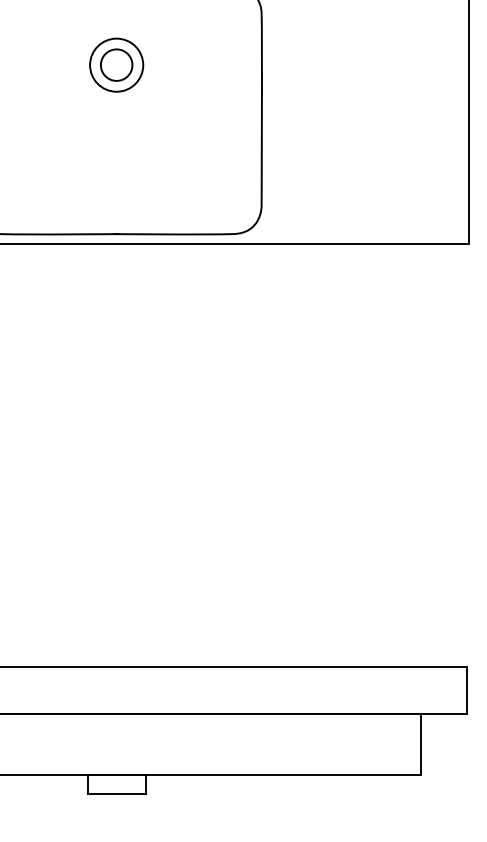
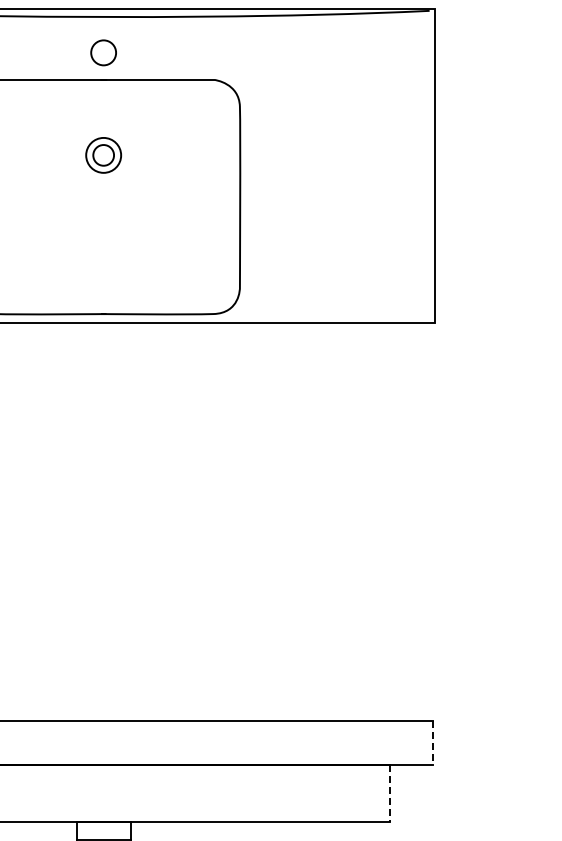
part: (116, 65) -> (103, 155), size x0.7
line: (466, 691) -> (432, 743), solid -> dashed
line: (420, 744) -> (389, 793), solid -> dashed

